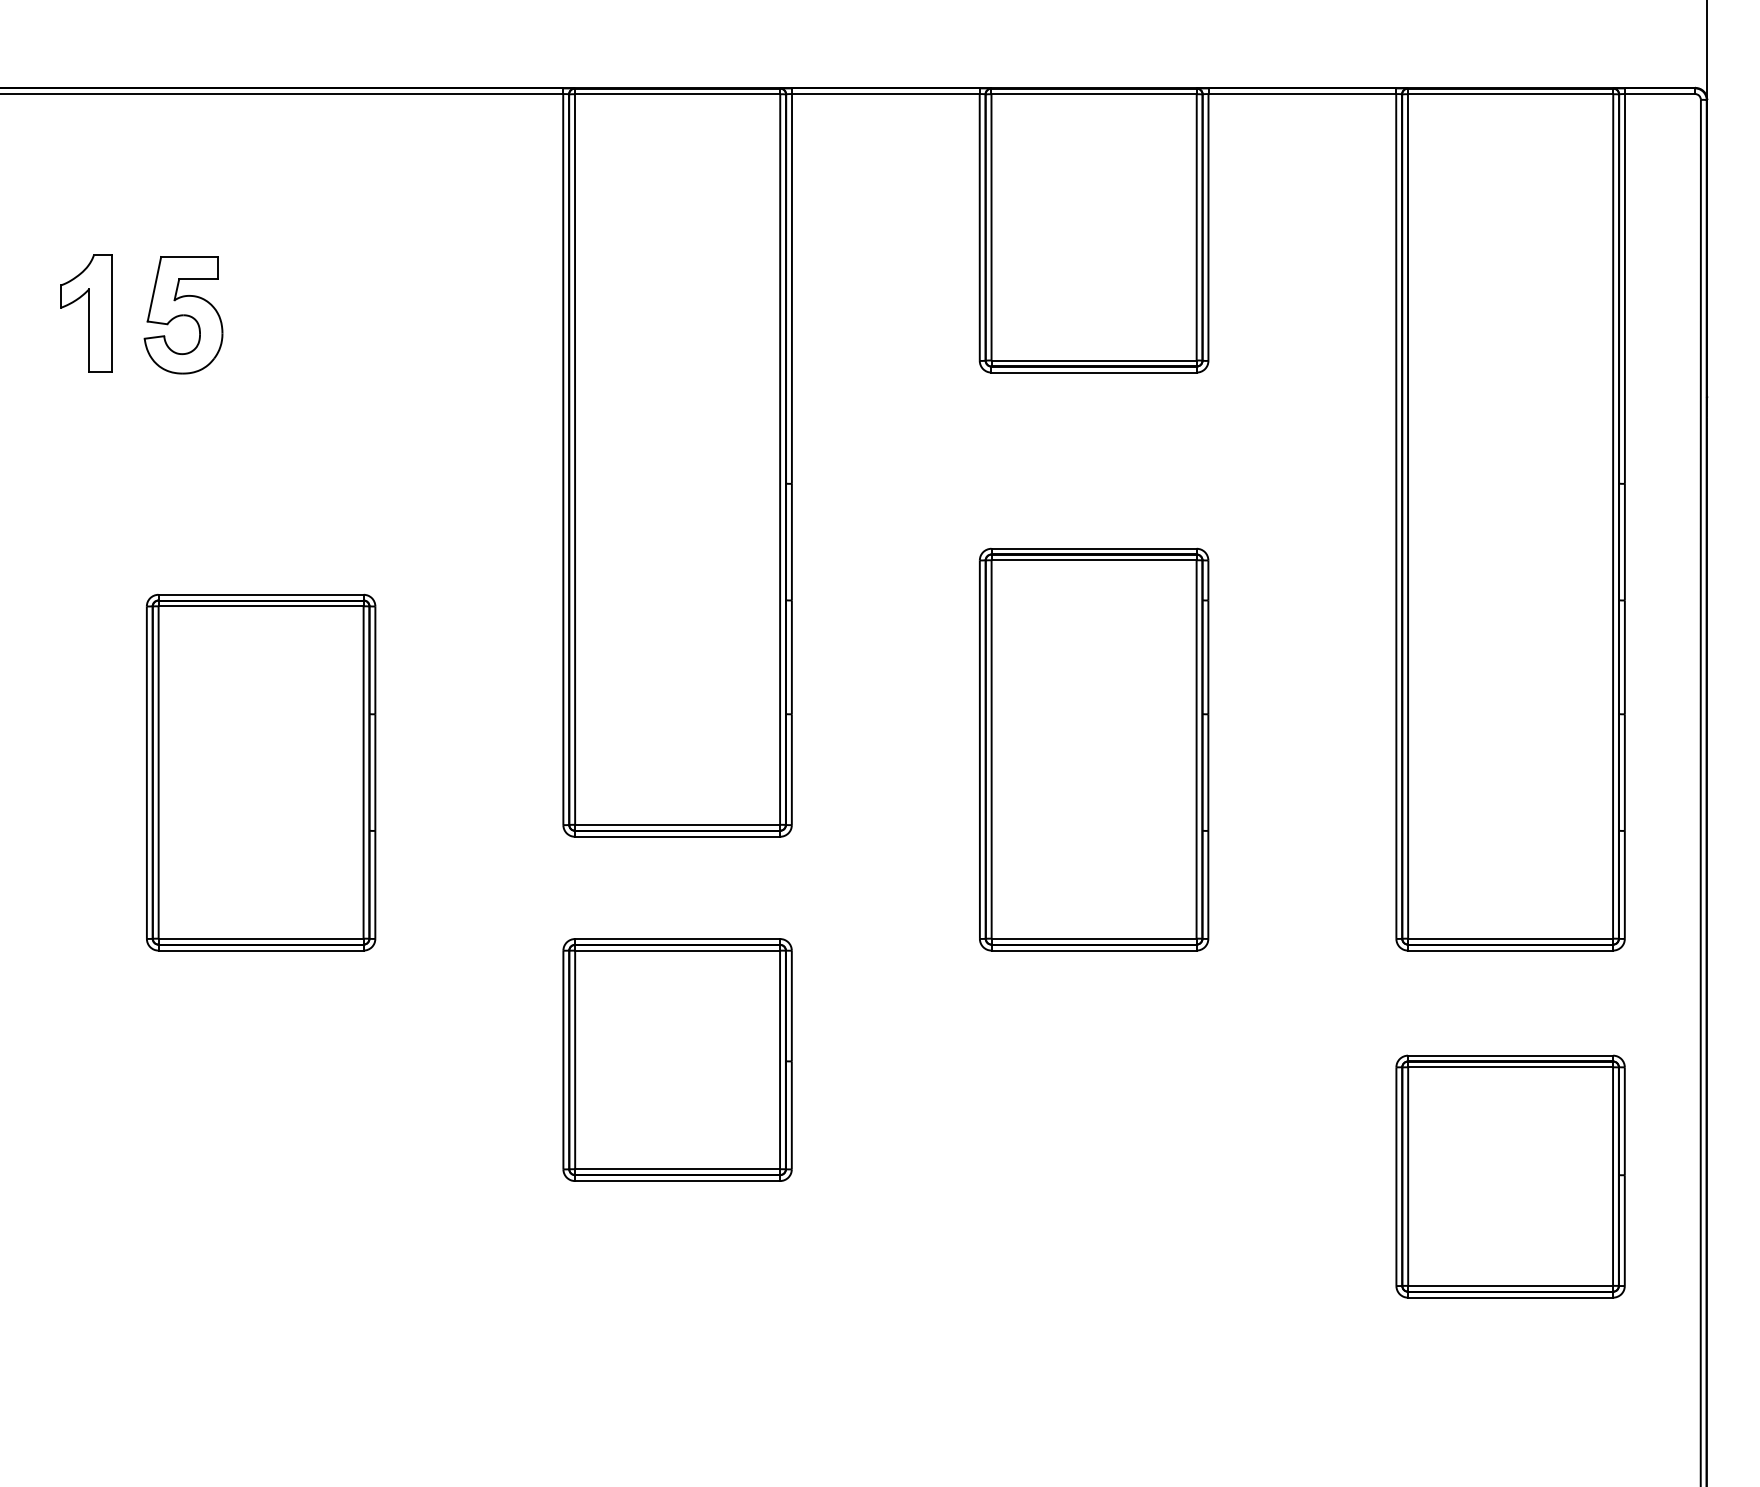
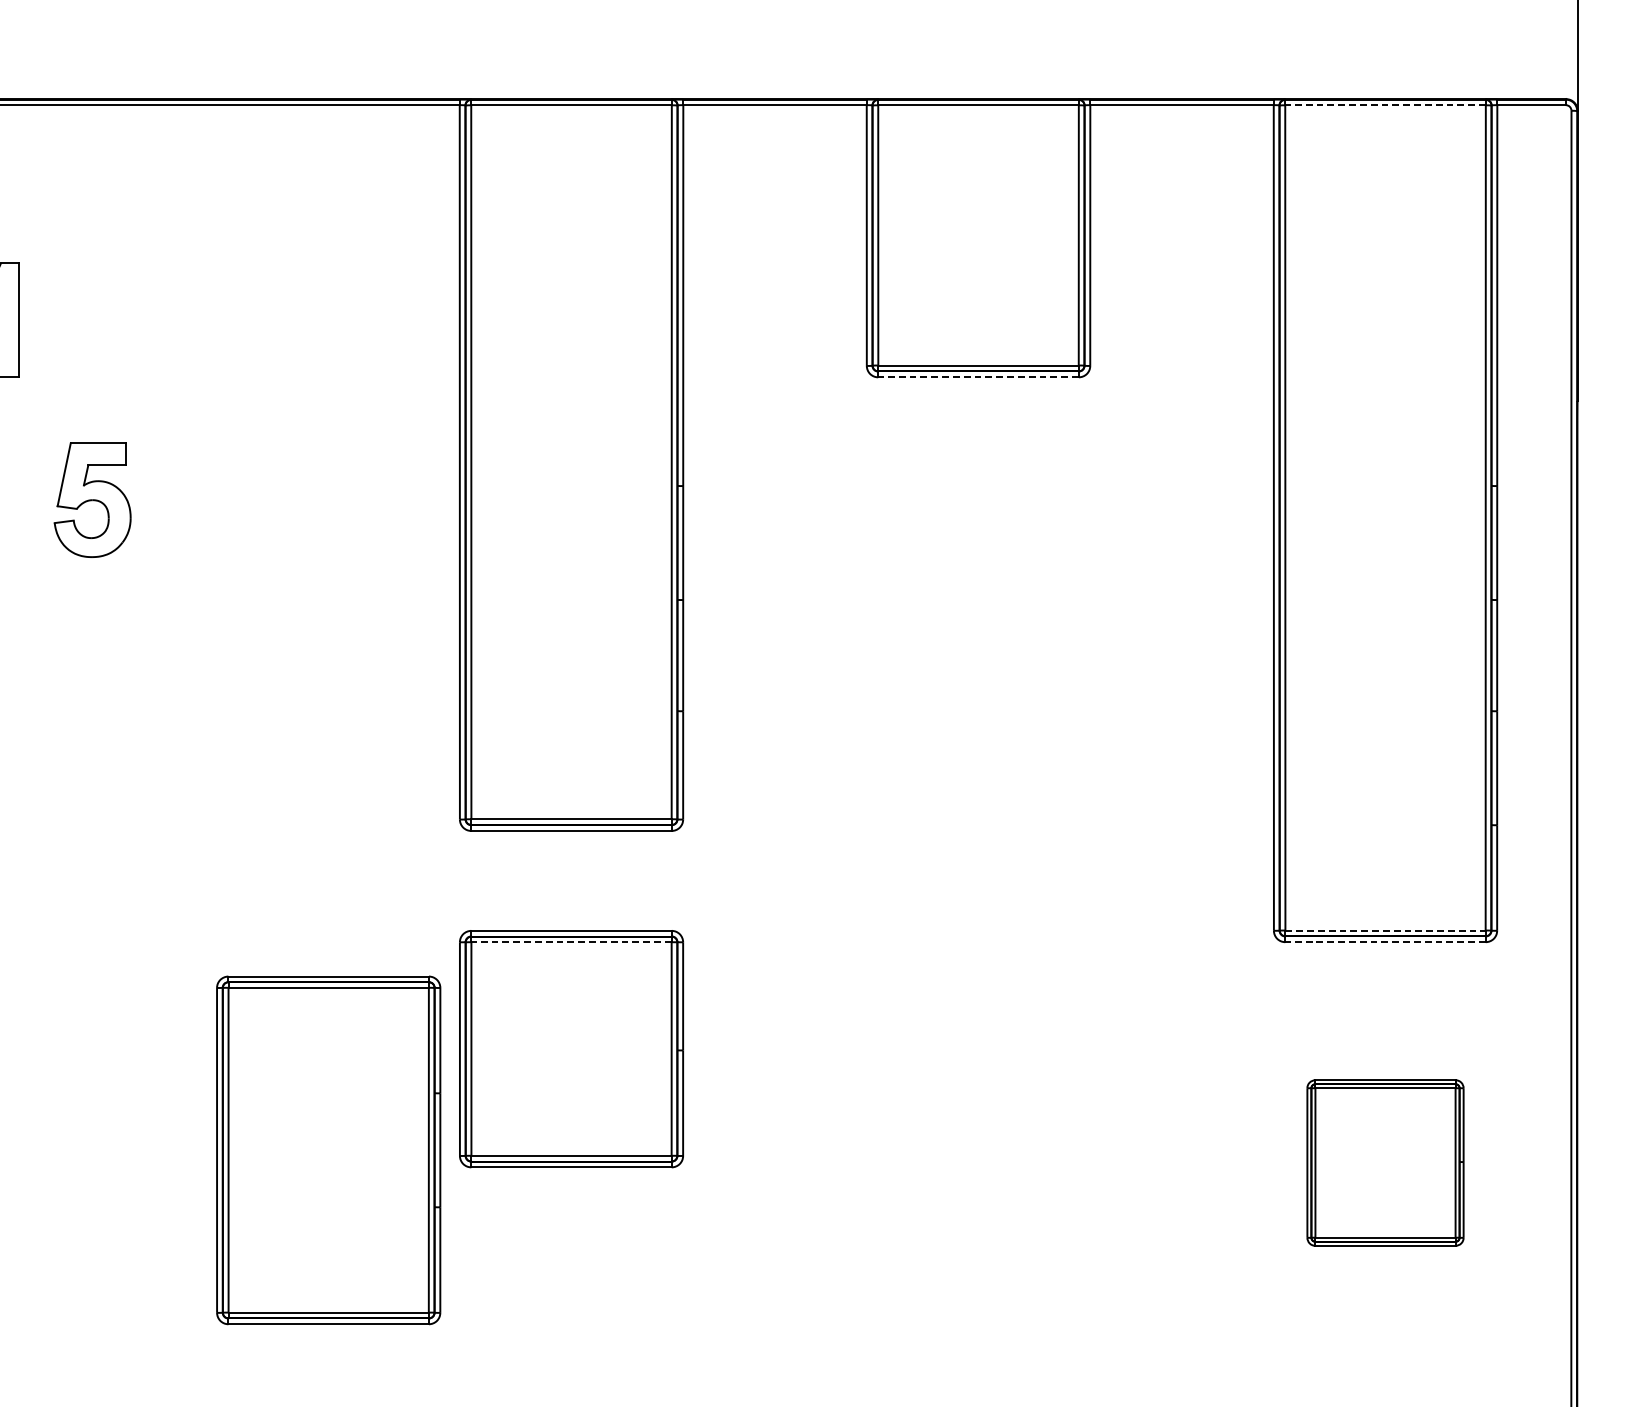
line: (1510, 94) -> (1385, 105), solid -> dashed
part: (183, 315) -> (92, 500), moved
line: (1094, 372) -> (978, 377), solid -> dashed
part: (1094, 749) -> (978, 745), removed
part: (261, 772) -> (329, 1150), moved
line: (1511, 938) -> (1386, 930), solid -> dashed
line: (677, 950) -> (571, 942), solid -> dashed
line: (1510, 950) -> (1385, 942), solid -> dashed
part: (1510, 1176) -> (1385, 1162), size x0.7

